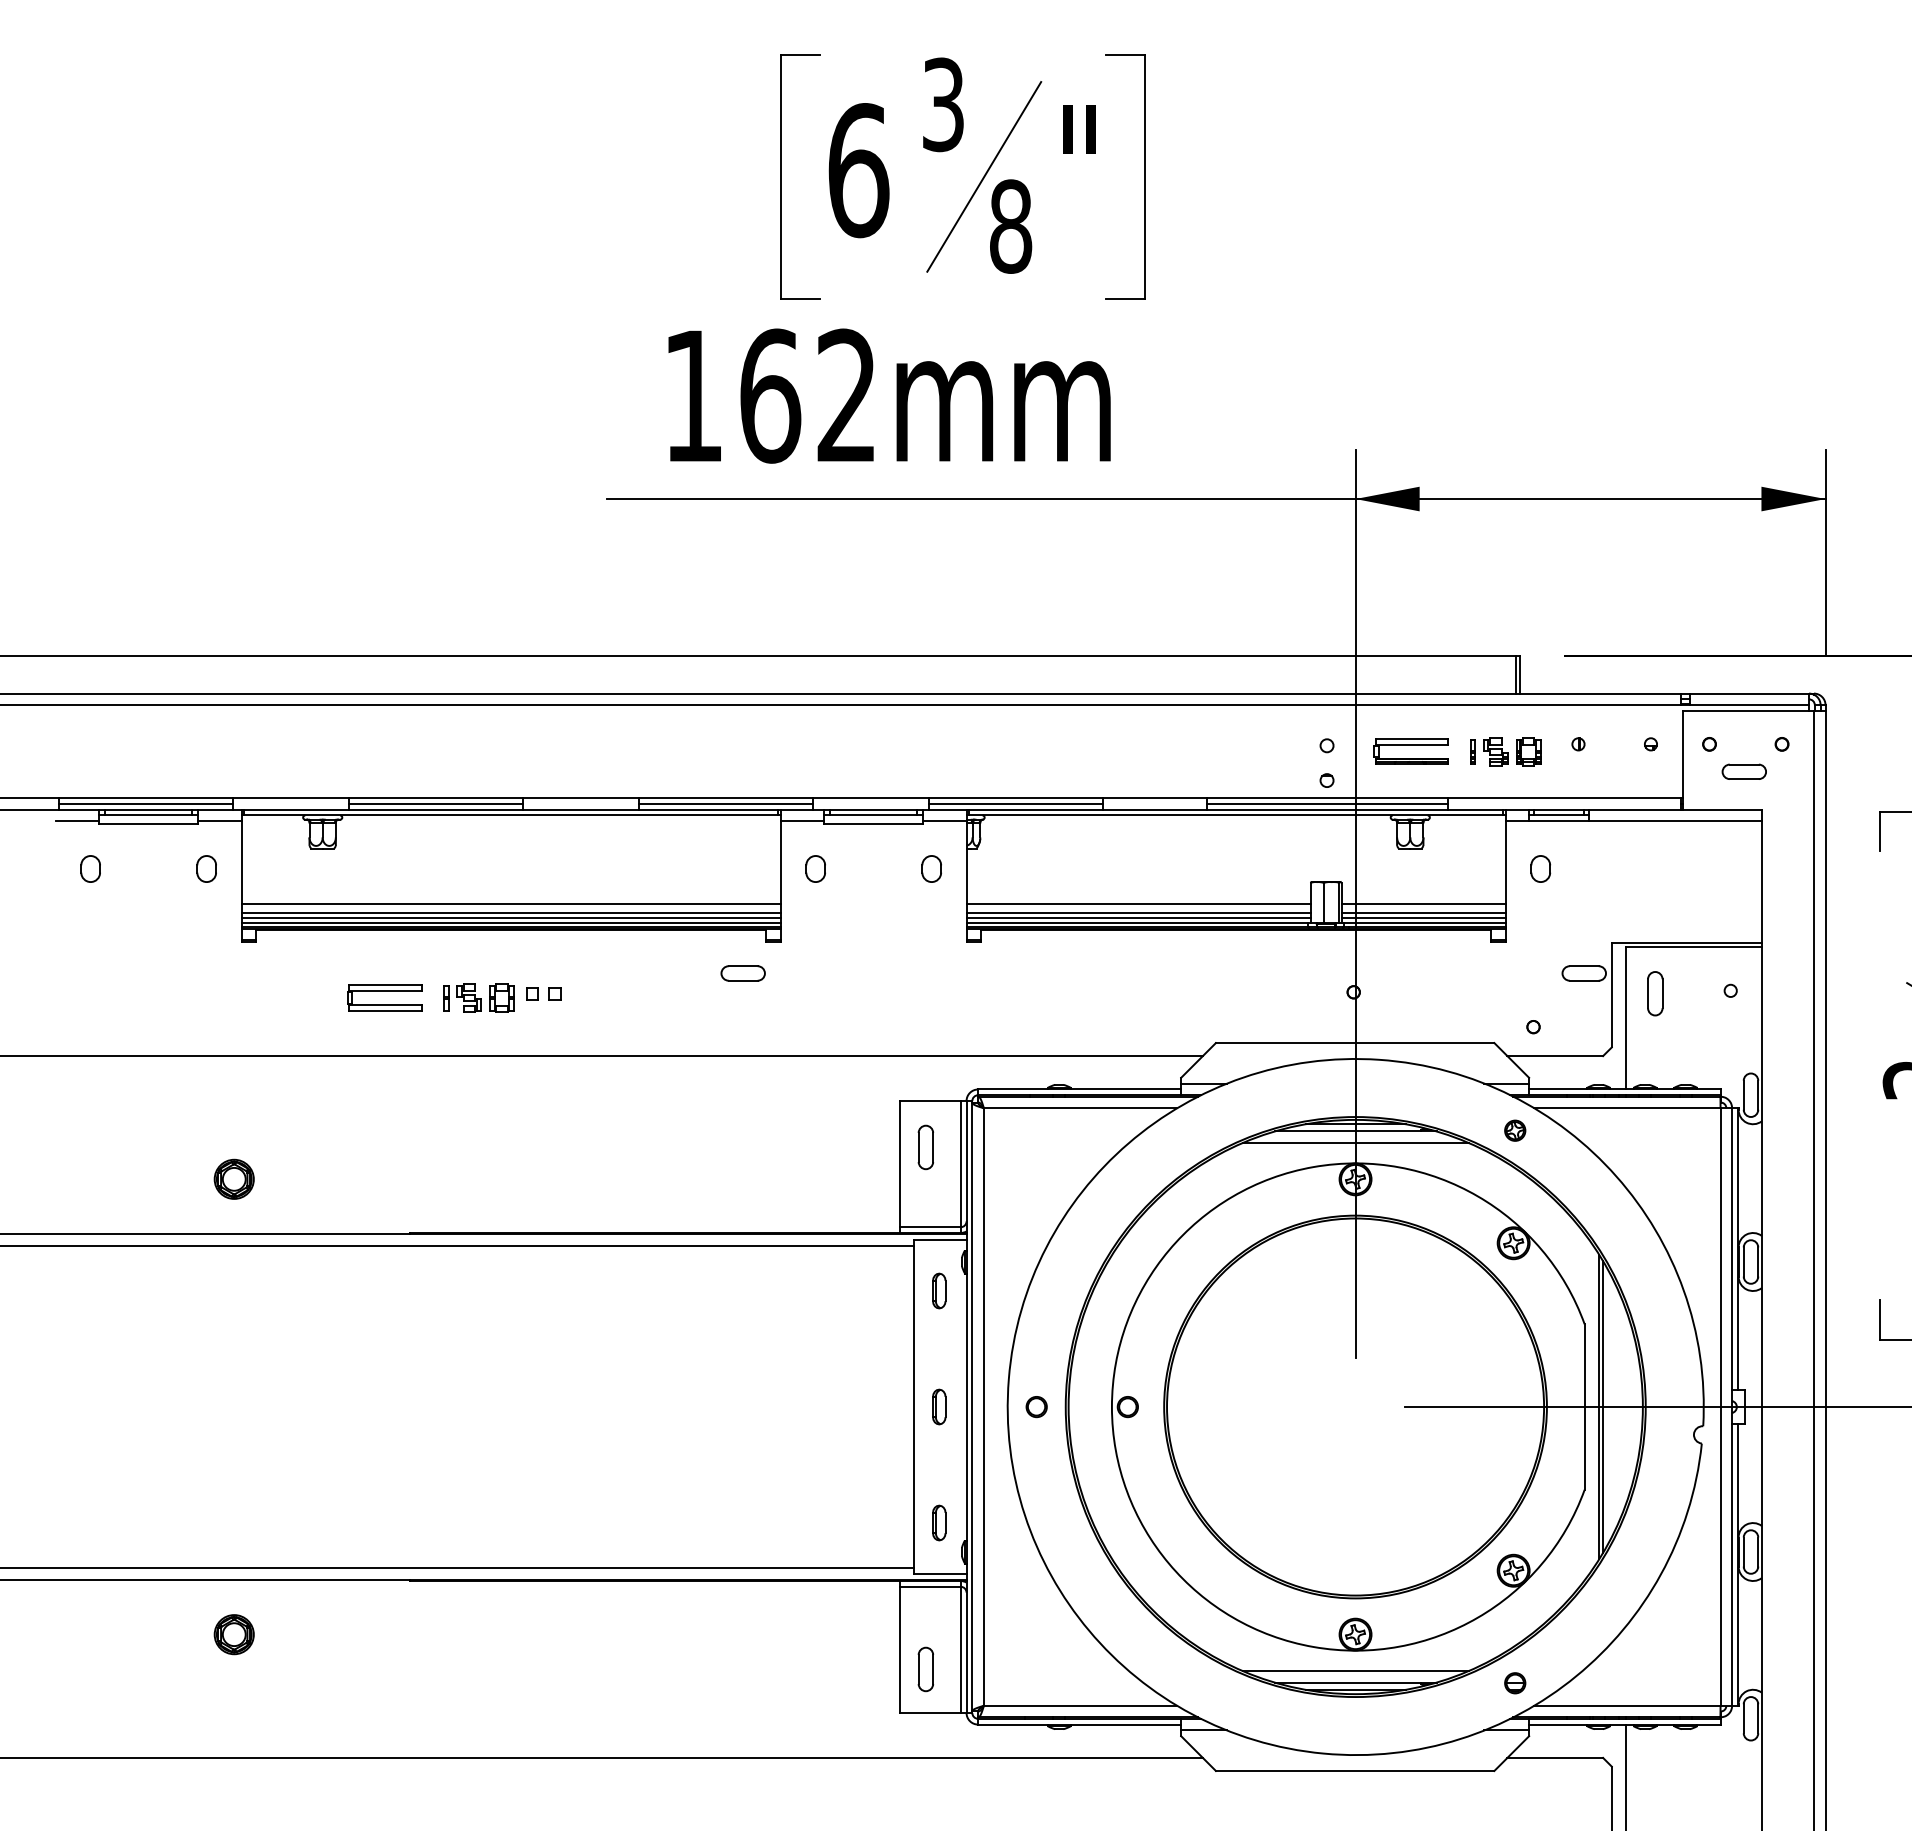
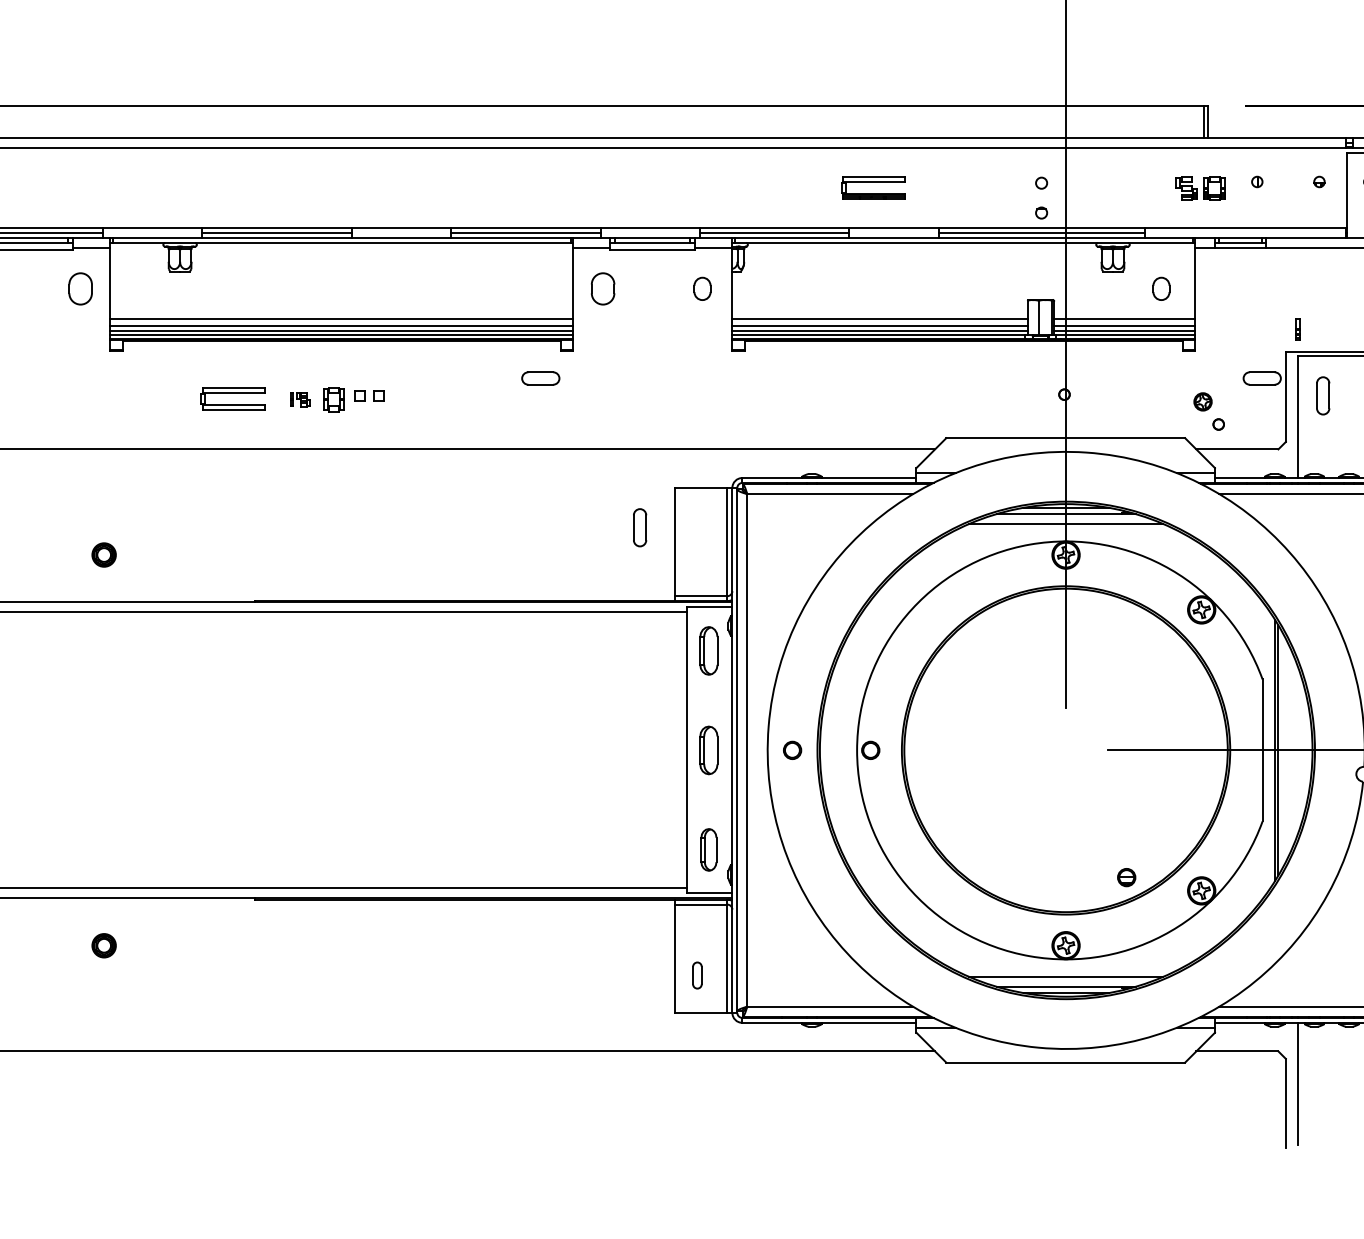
part: (1410, 751) -> (873, 188), moved
part: (1472, 751) -> (1297, 328), moved
part: (206, 868) -> (80, 288), size x1.4
part: (815, 868) -> (602, 288), size x1.4
part: (1540, 868) -> (1161, 288), moved
part: (462, 997) -> (300, 399), size x0.6
part: (1515, 1130) -> (1203, 401), moved
part: (925, 1147) -> (639, 527), moved
part: (233, 1178) -> (103, 554), size x0.7
part: (939, 1290) -> (709, 650), size x1.6
part: (939, 1406) -> (709, 749), size x1.6
part: (939, 1522) -> (709, 849), size x1.4
part: (233, 1634) -> (103, 945), size x0.7
part: (925, 1669) -> (697, 975), size x0.7
part: (1515, 1683) -> (1126, 877), moved

